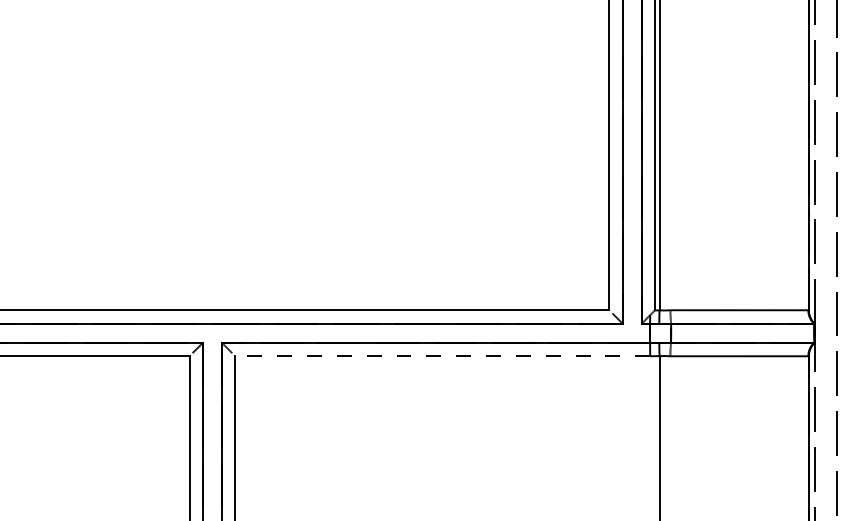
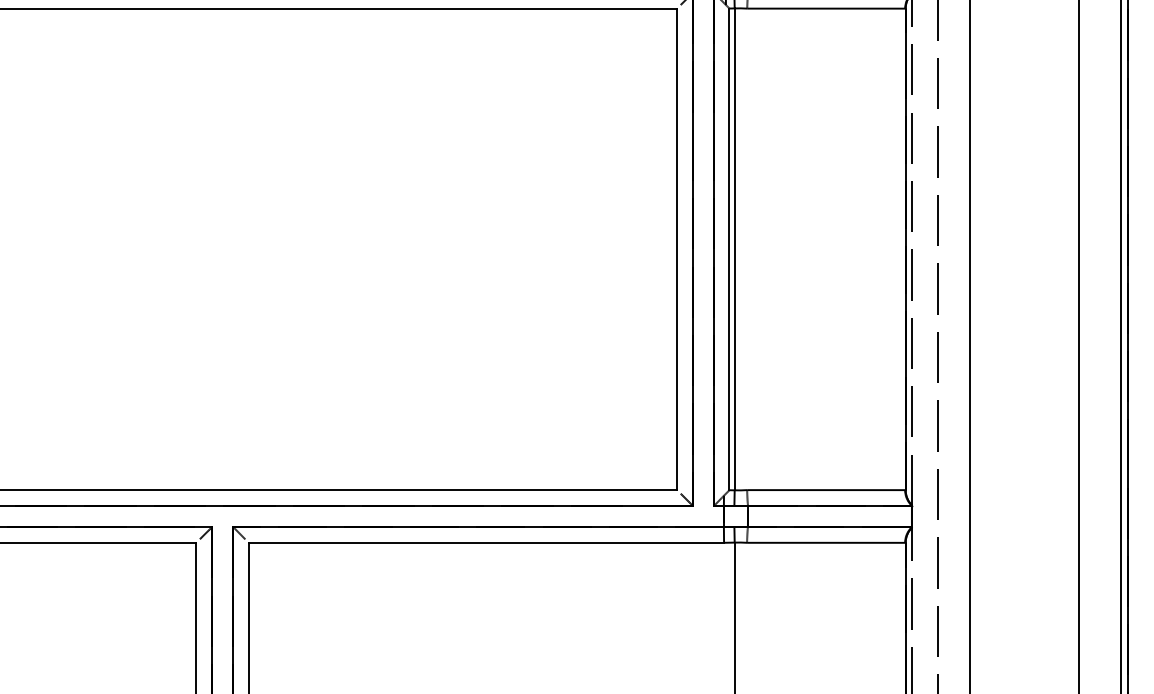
line: (442, 355) -> (486, 542), dashed -> solid

